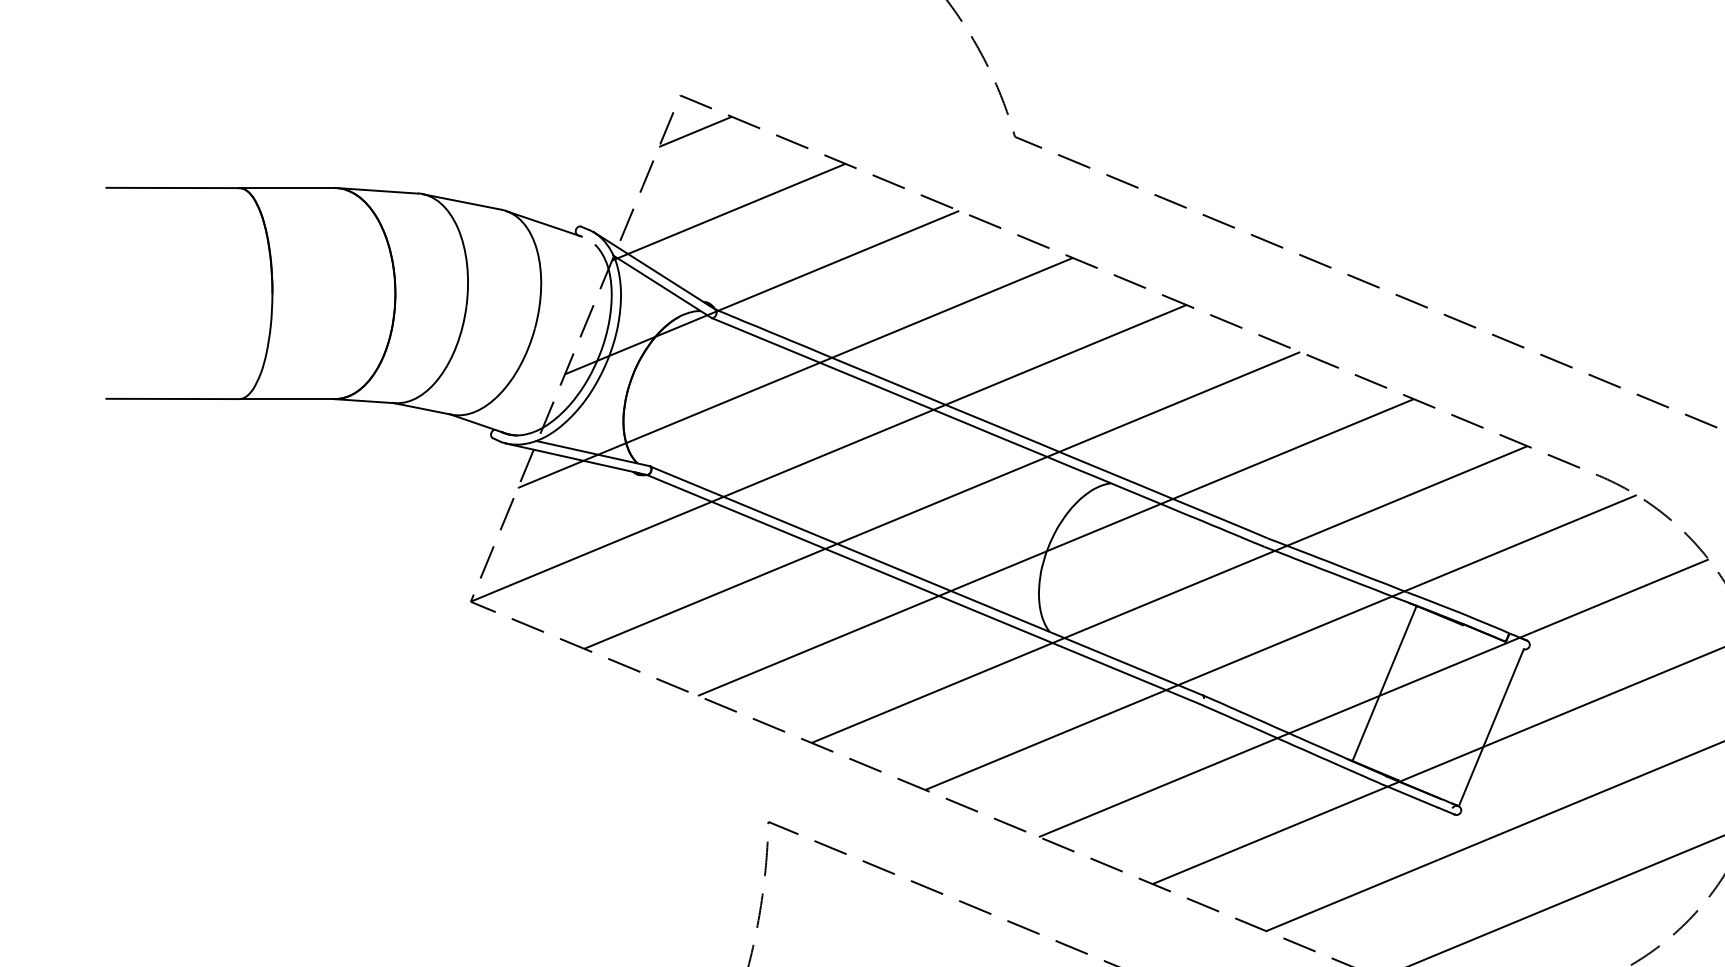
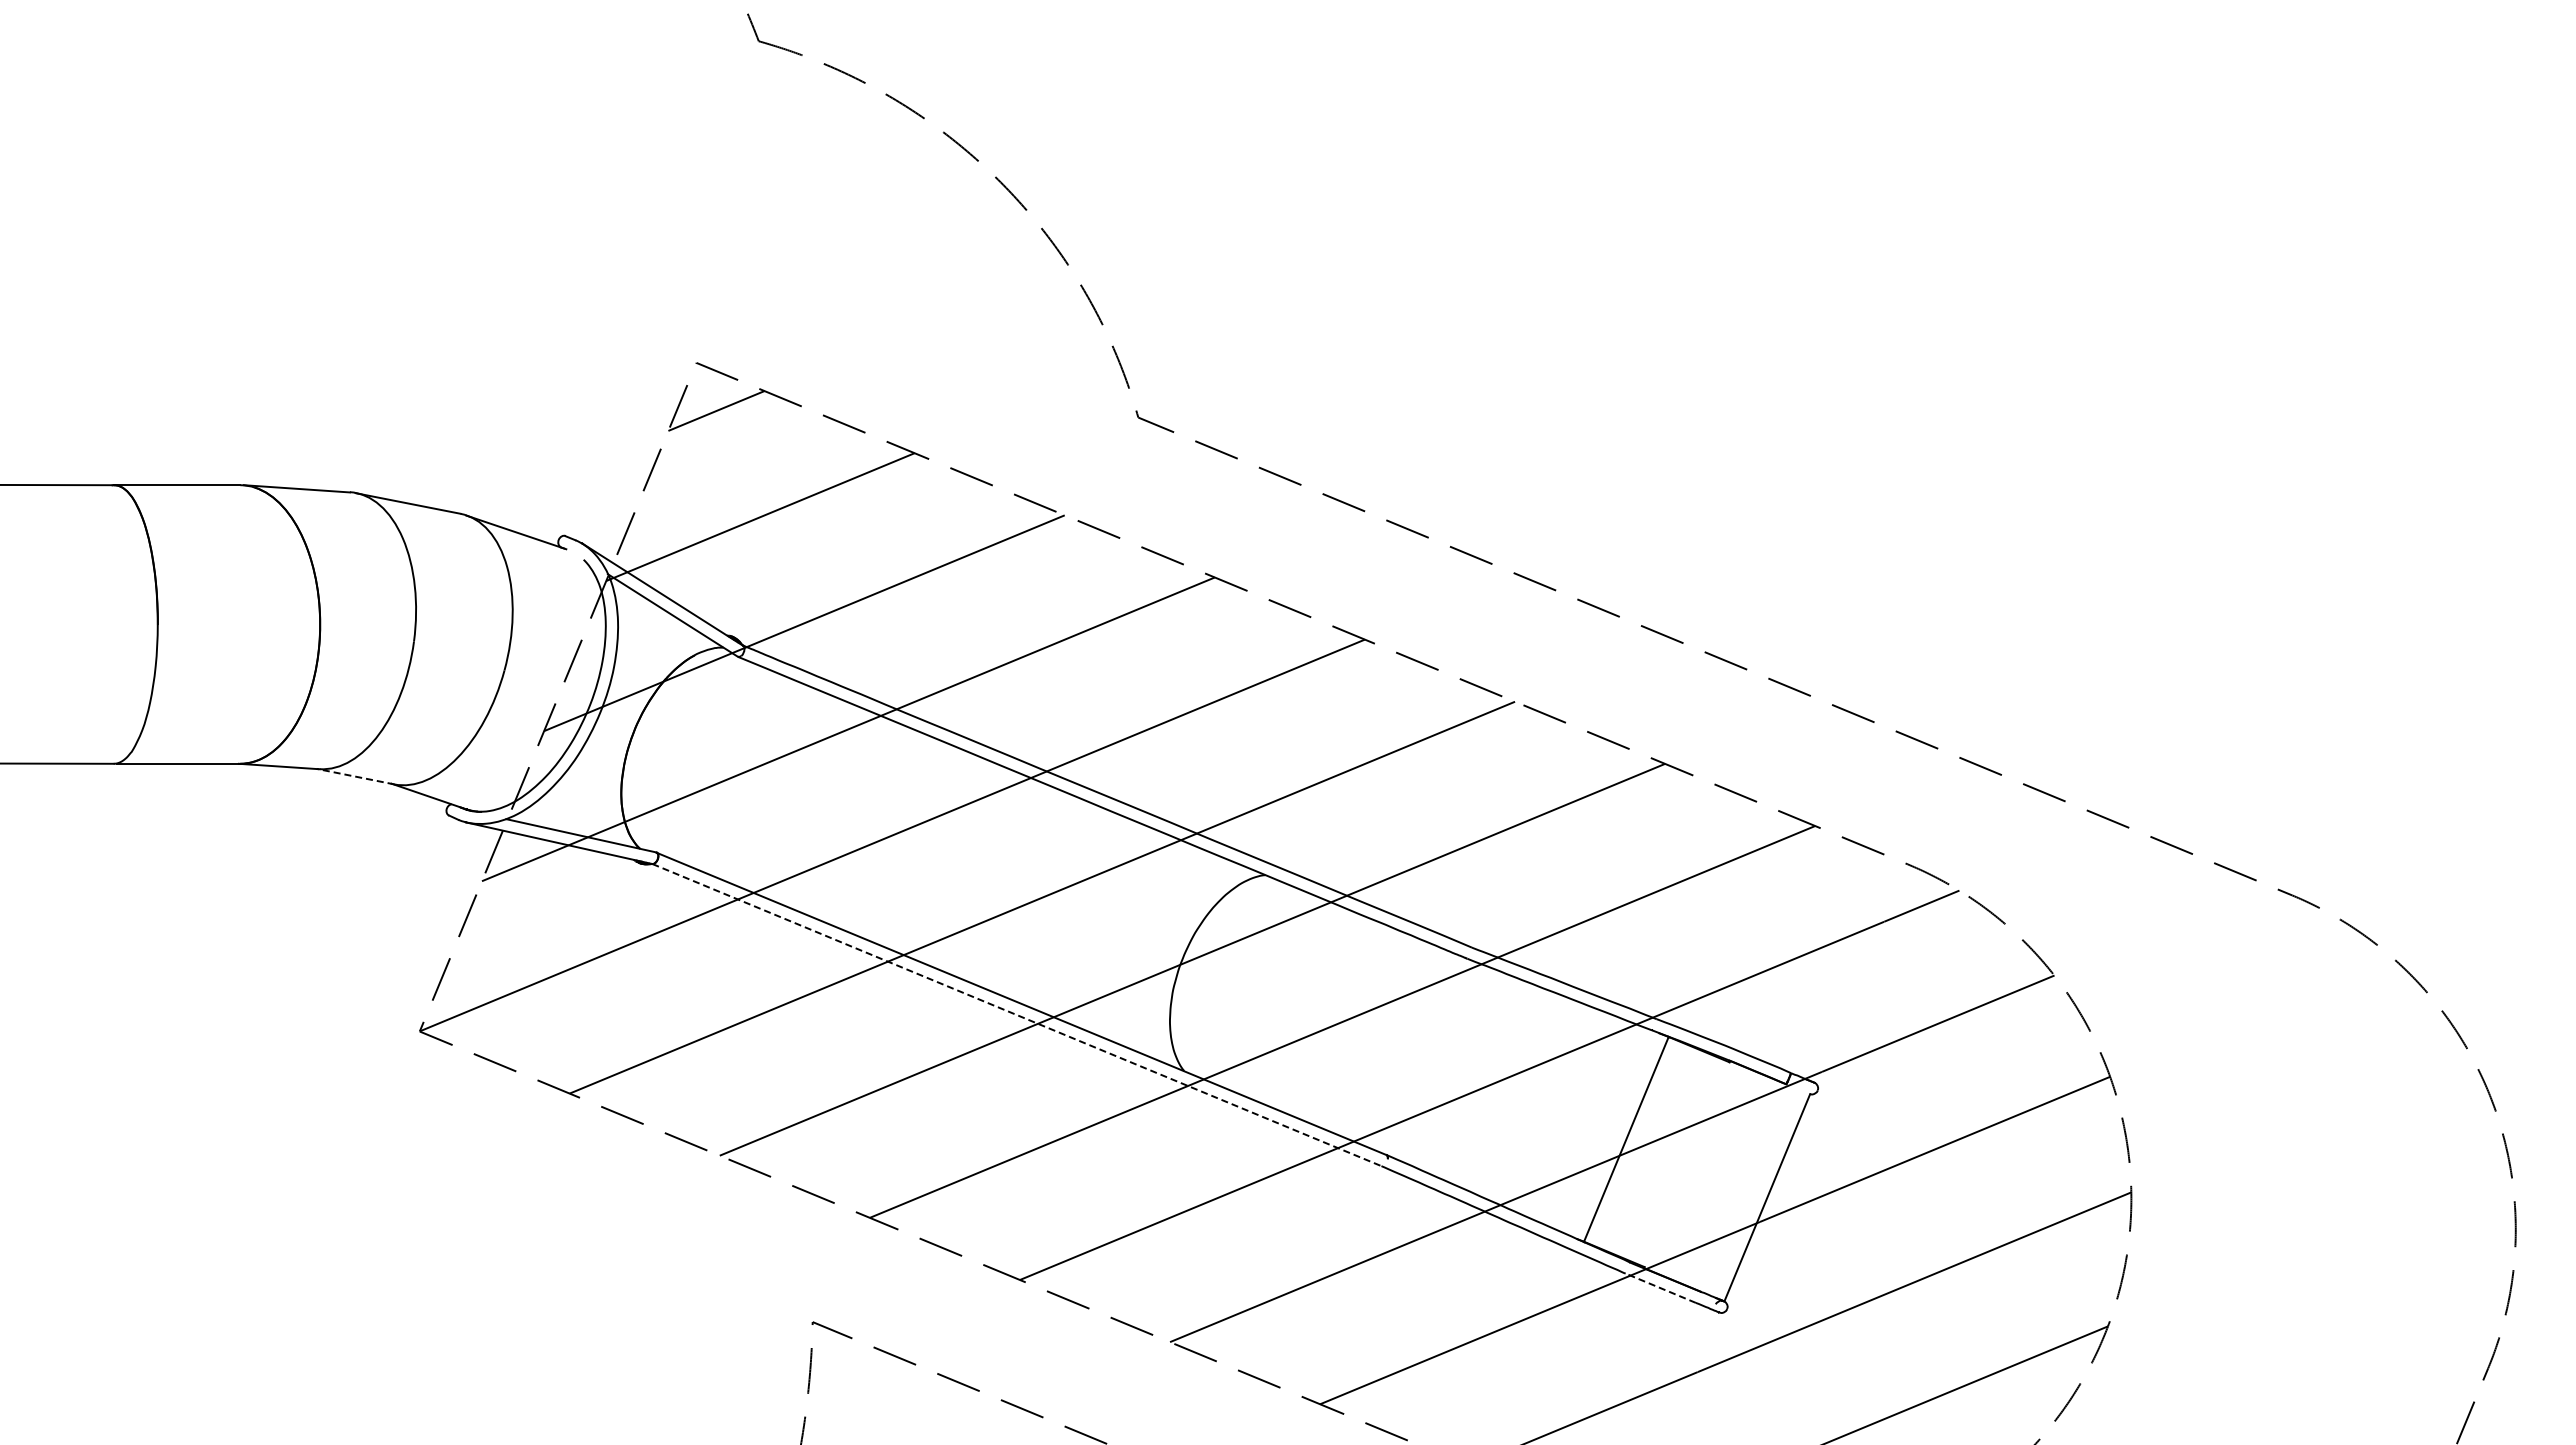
line: (422, 408) -> (355, 776), solid -> dashed
line: (922, 589) -> (1016, 1015), solid -> dashed
line: (1410, 796) -> (1660, 1288), solid -> dashed

